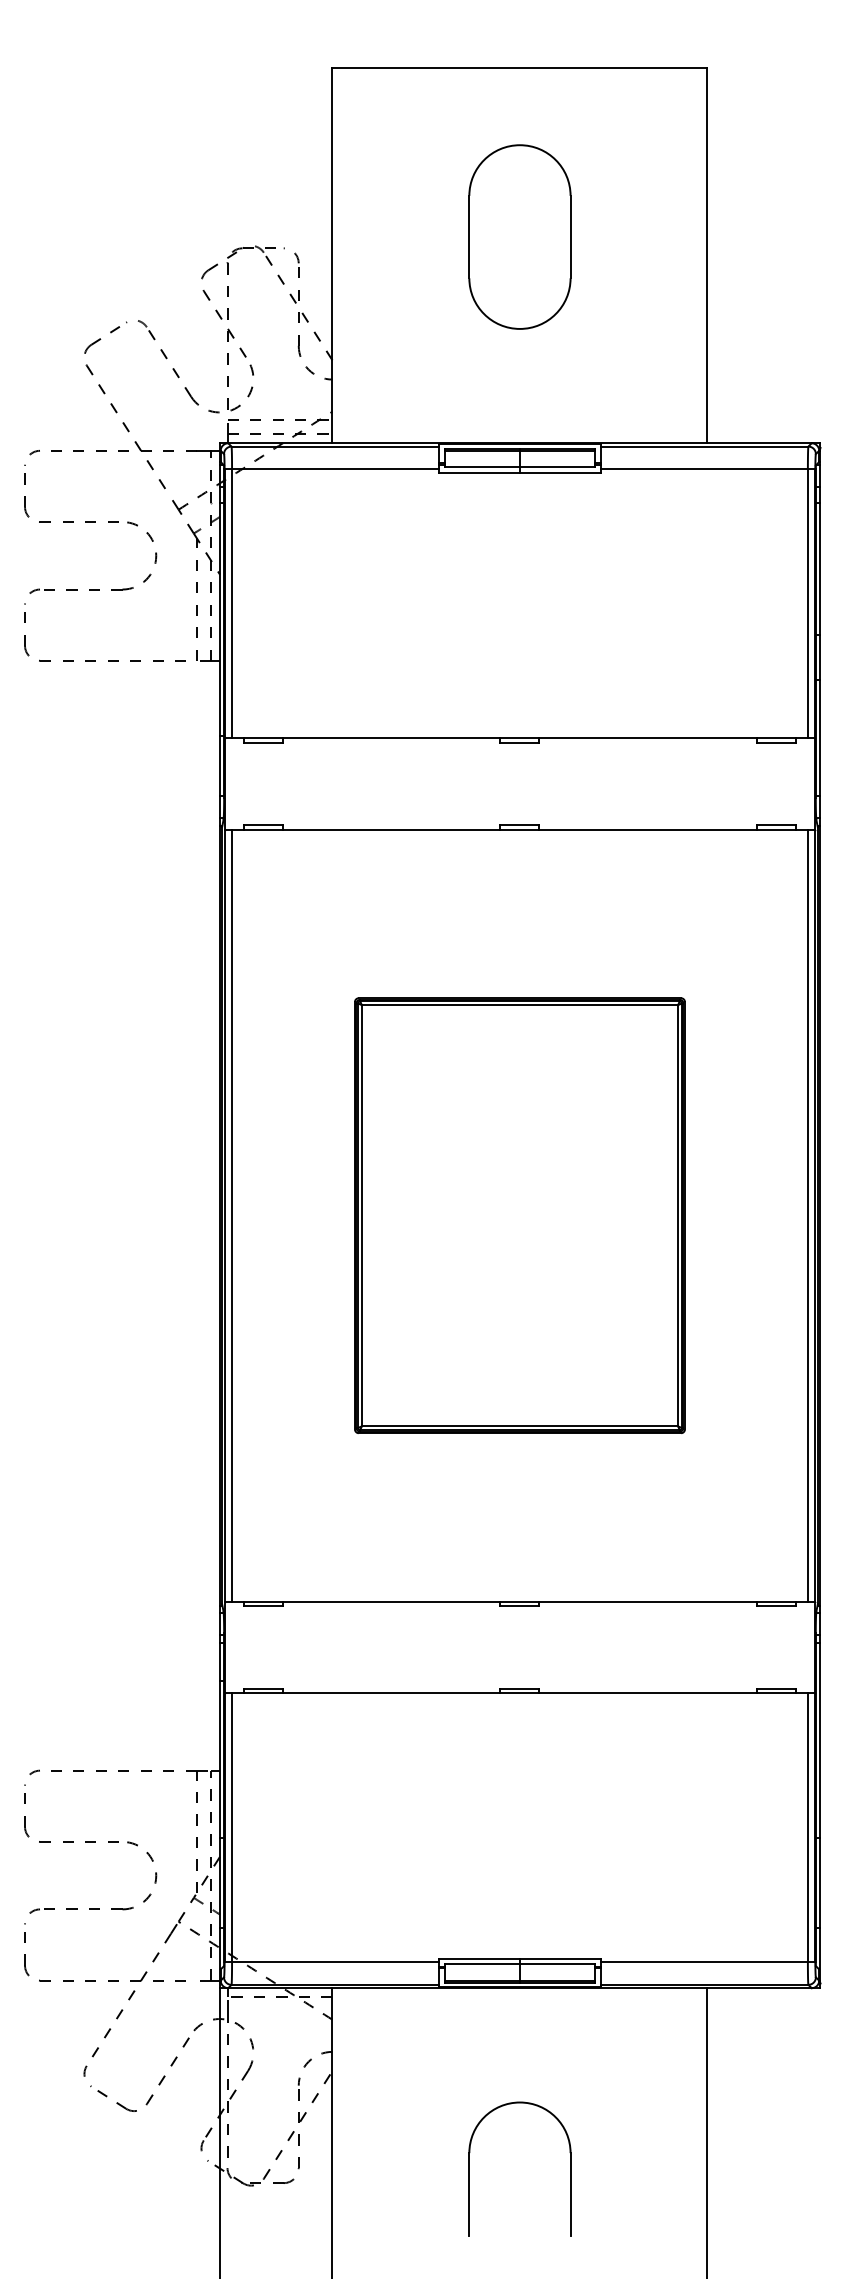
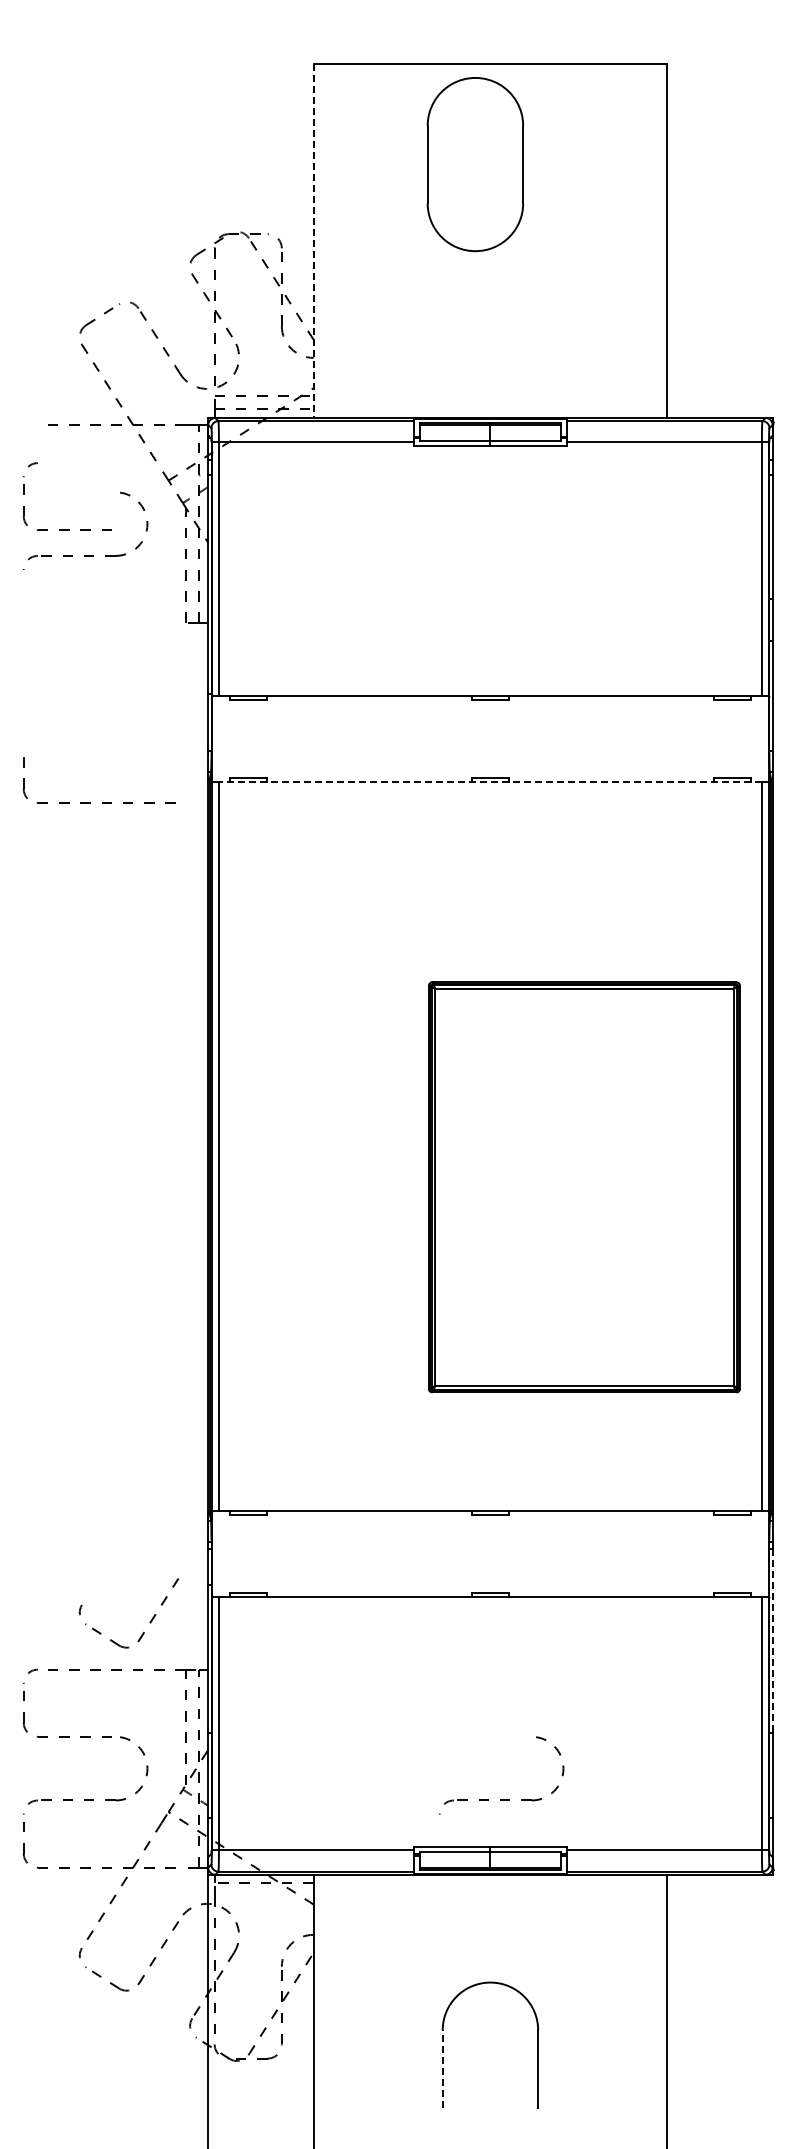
part: (518, 237) -> (474, 164), moved
line: (332, 256) -> (313, 241), solid -> dashed
part: (70, 521) -> (66, 529), moved
part: (108, 660) -> (102, 802), moved
line: (518, 829) -> (489, 782), solid -> dashed
part: (520, 1215) -> (584, 1187), moved
part: (158, 1720) -> (149, 1622), added
line: (820, 1740) -> (773, 1641), solid -> dashed
part: (531, 1908) -> (501, 1799), added
line: (469, 2194) -> (442, 2069), solid -> dashed

